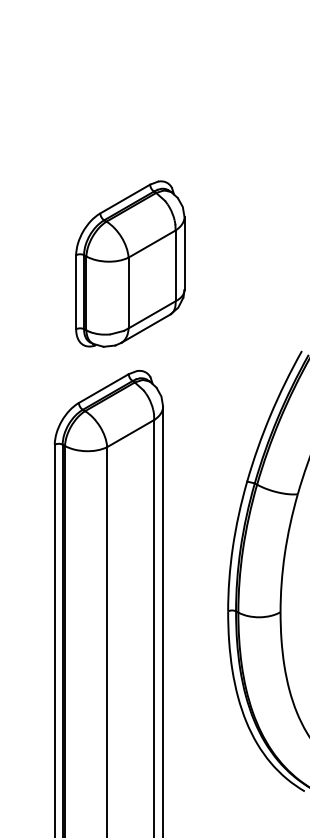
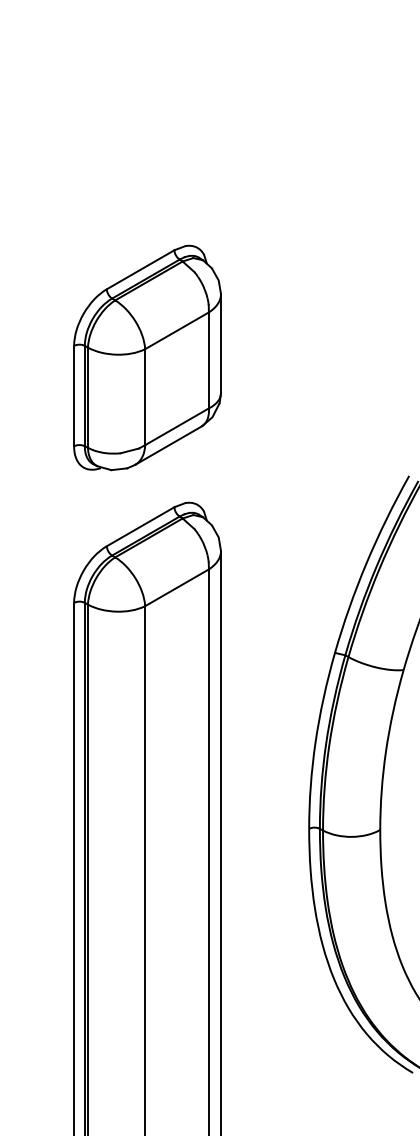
part: (130, 263) -> (147, 357), moved

